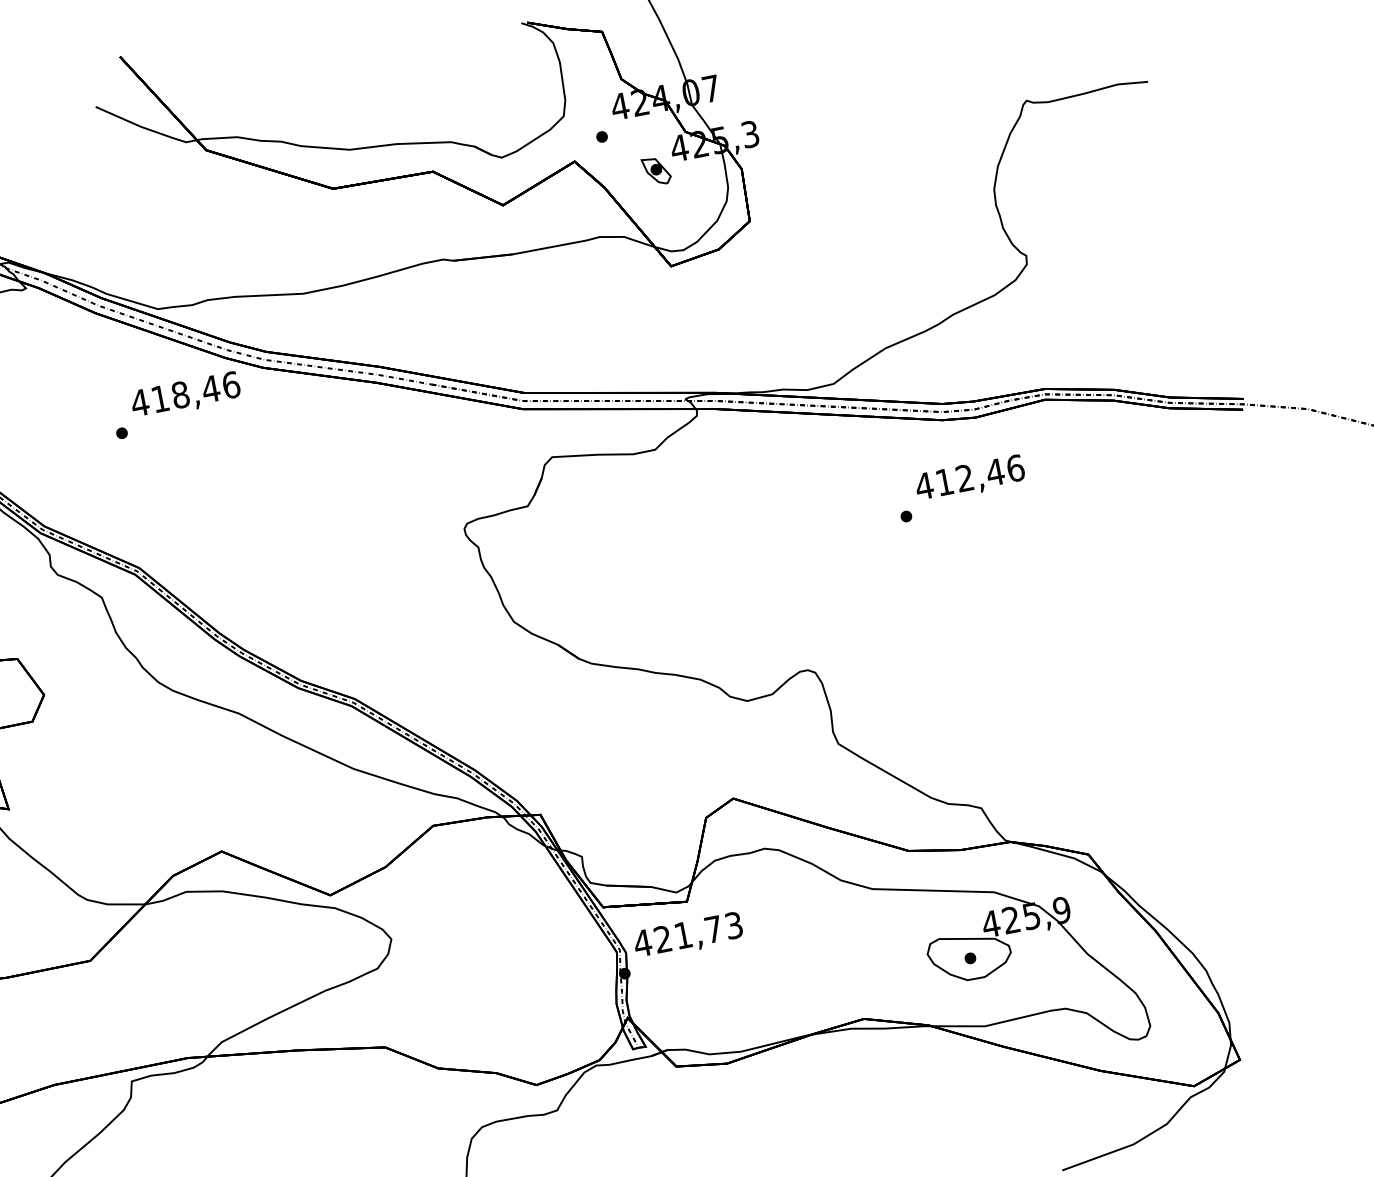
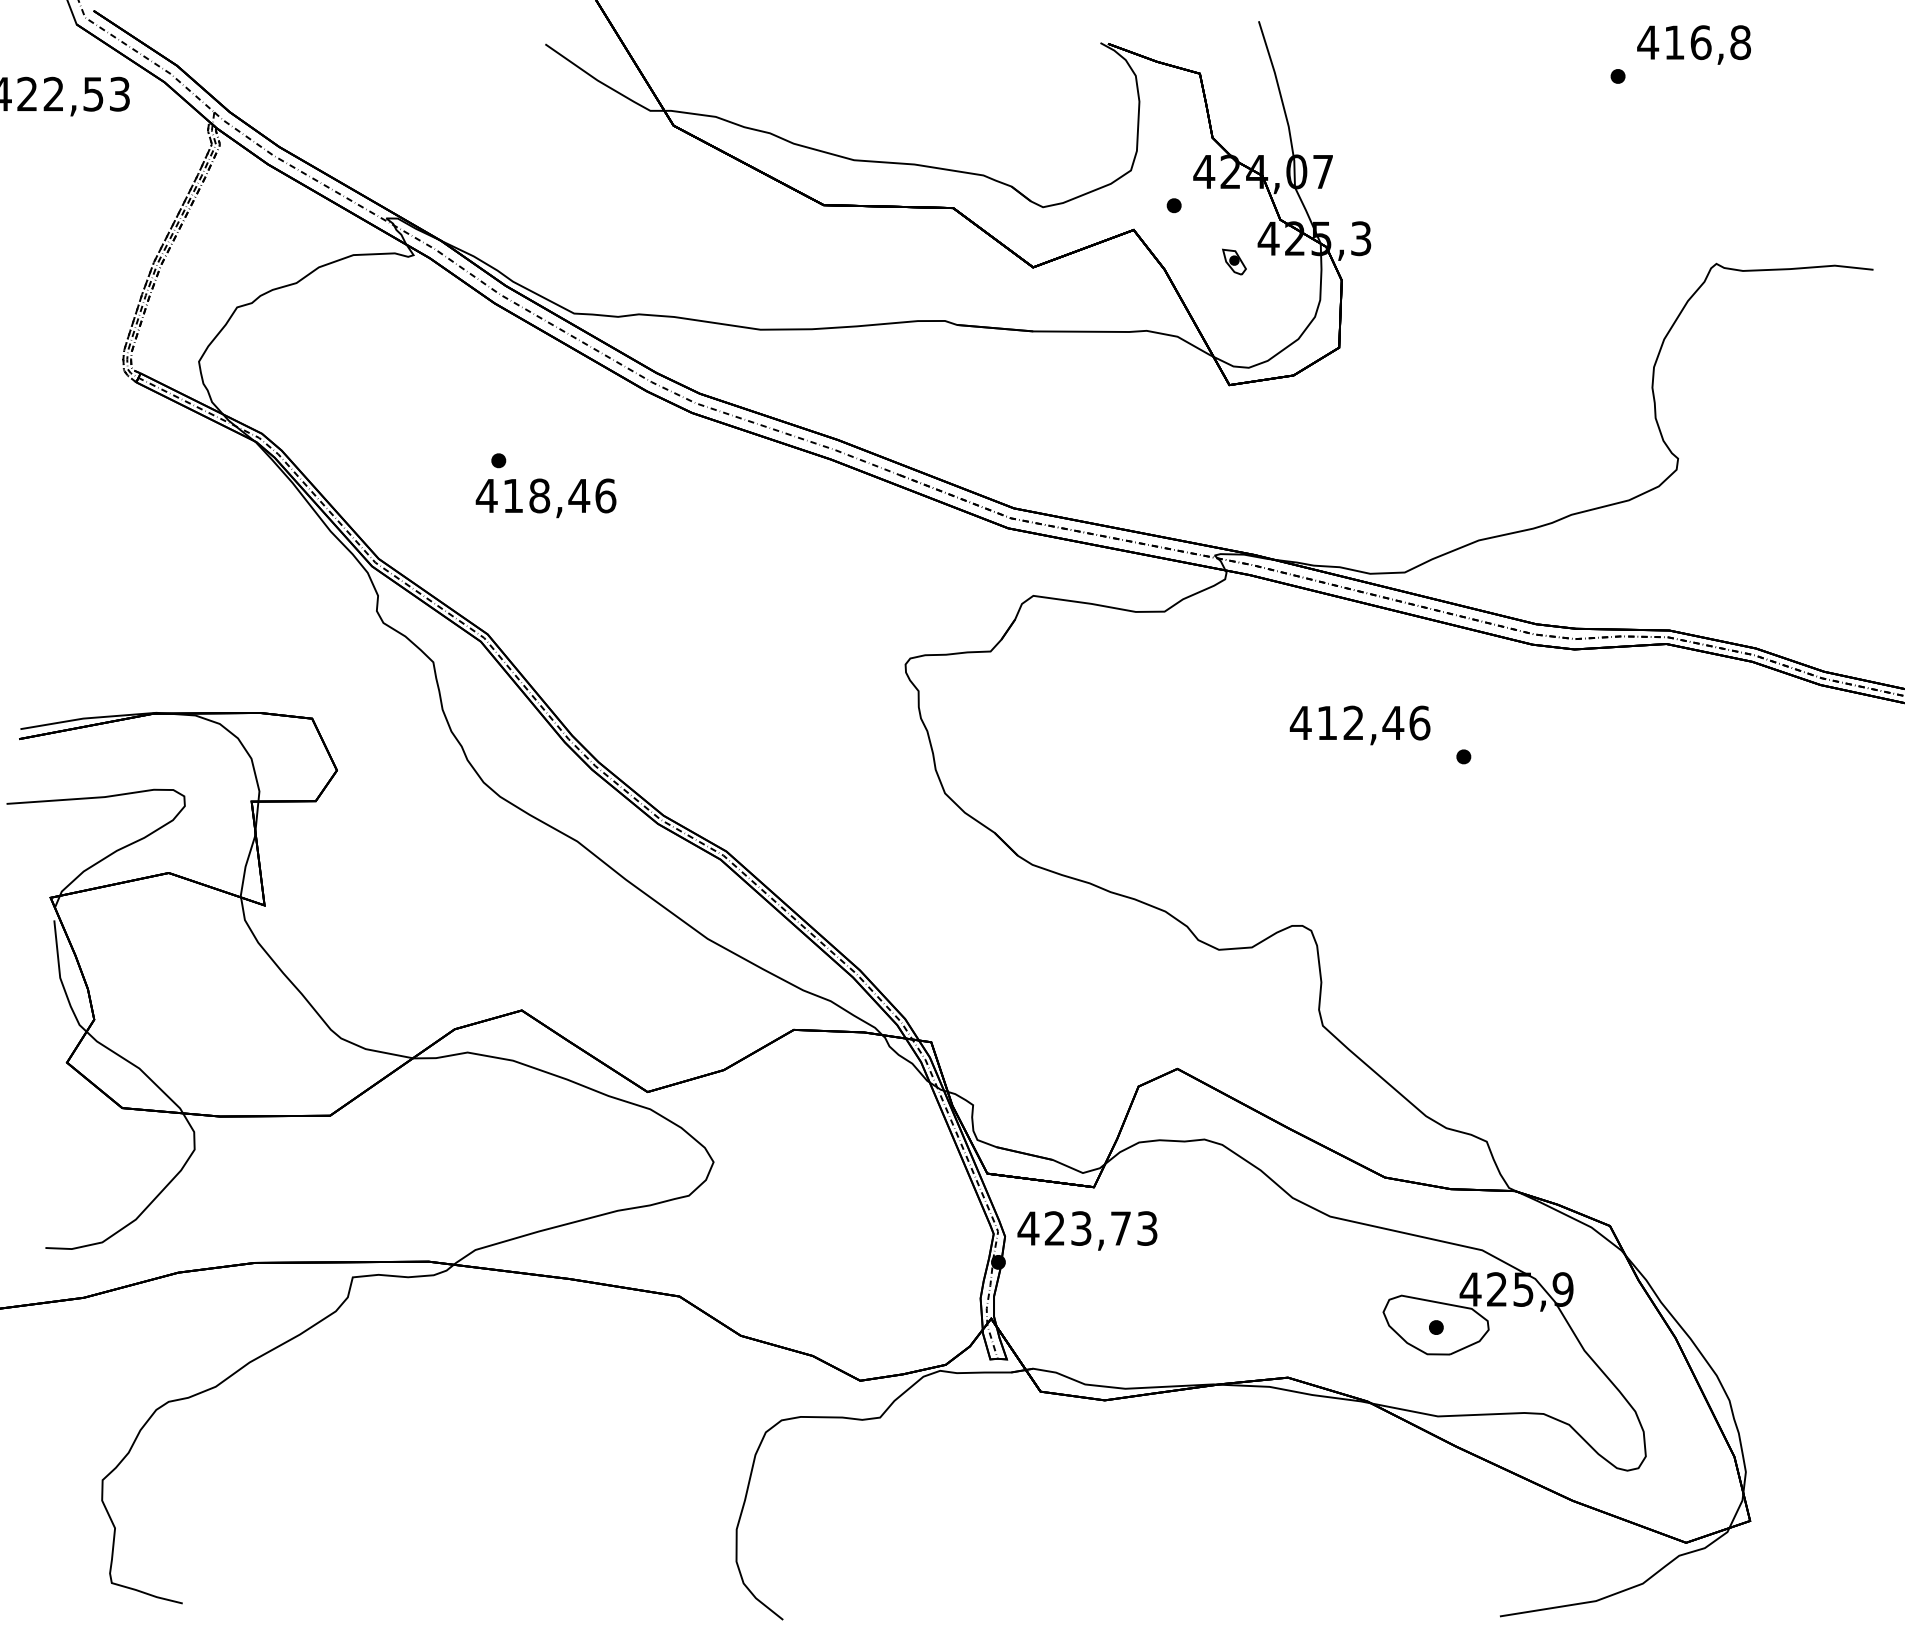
part: (656, 170) -> (1234, 261), size x0.7
text: (185, 396) -> (545, 498), moved
text: (969, 479) -> (1359, 725), moved
text: (683, 935) -> (1081, 1228), 421,73 -> 423,73

